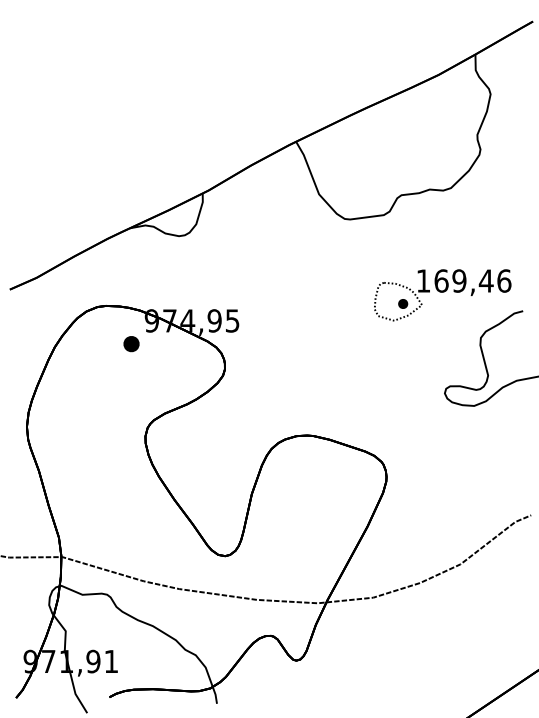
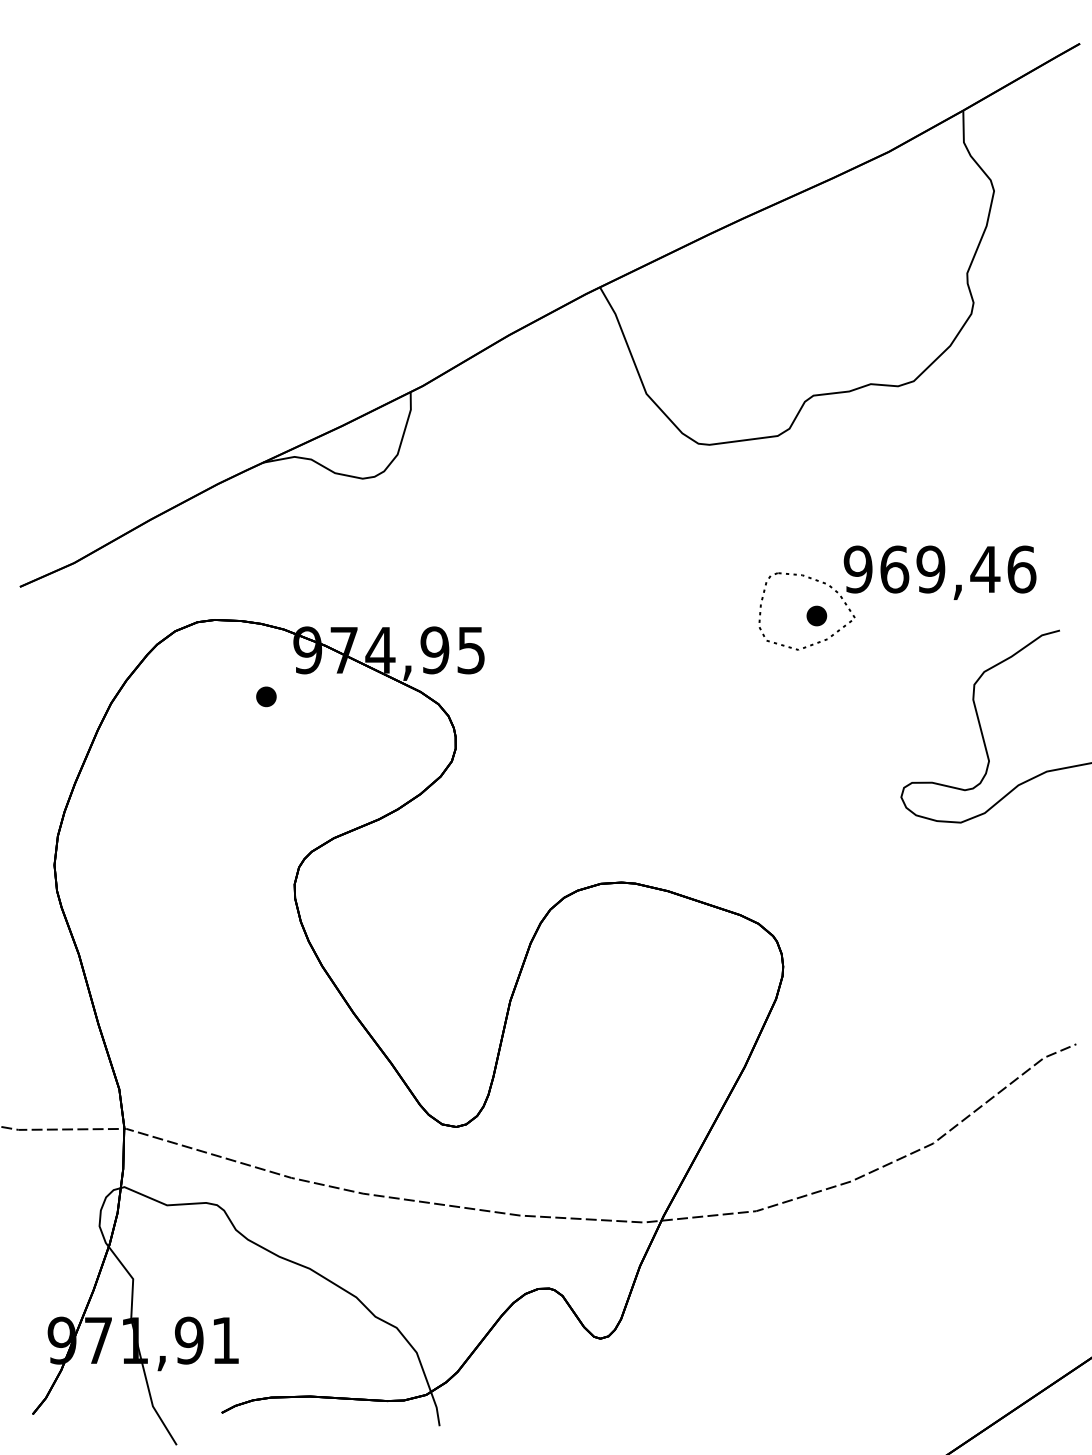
text: (423, 280) -> (858, 568), 169,46 -> 969,46
part: (131, 343) -> (266, 696), size x0.62

